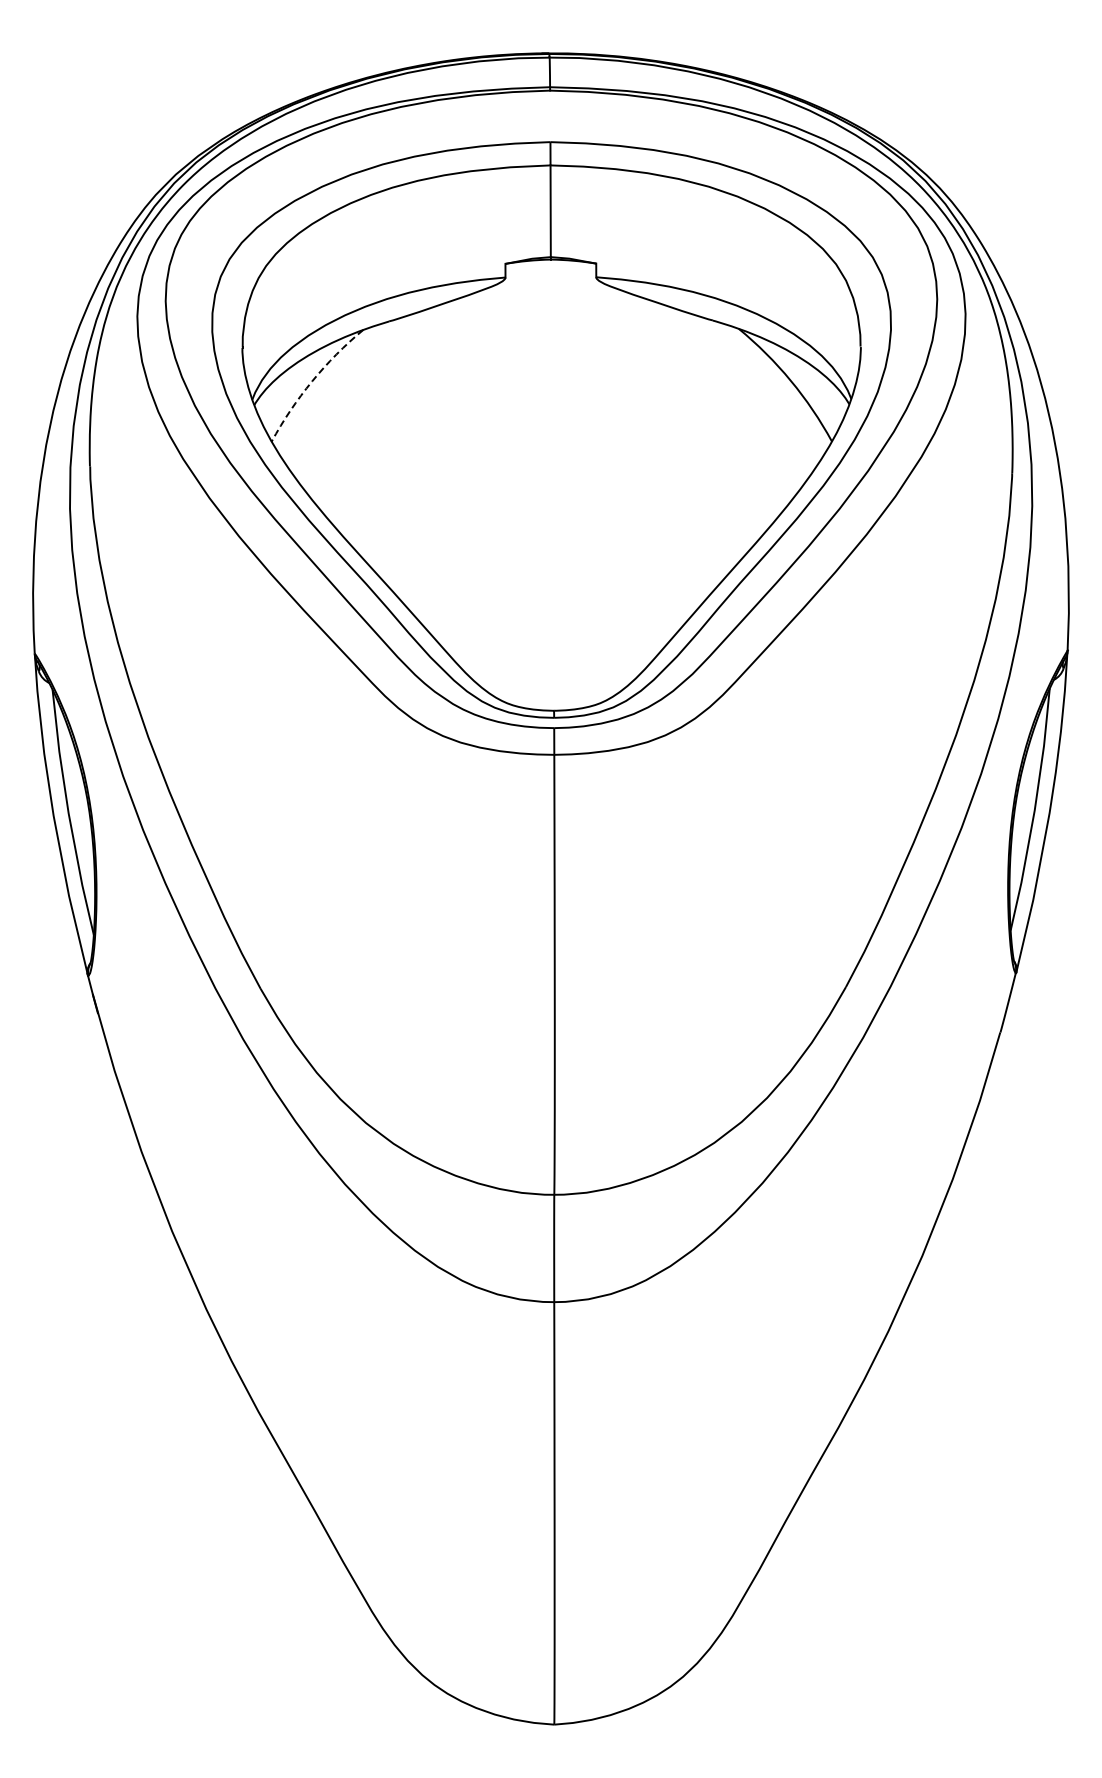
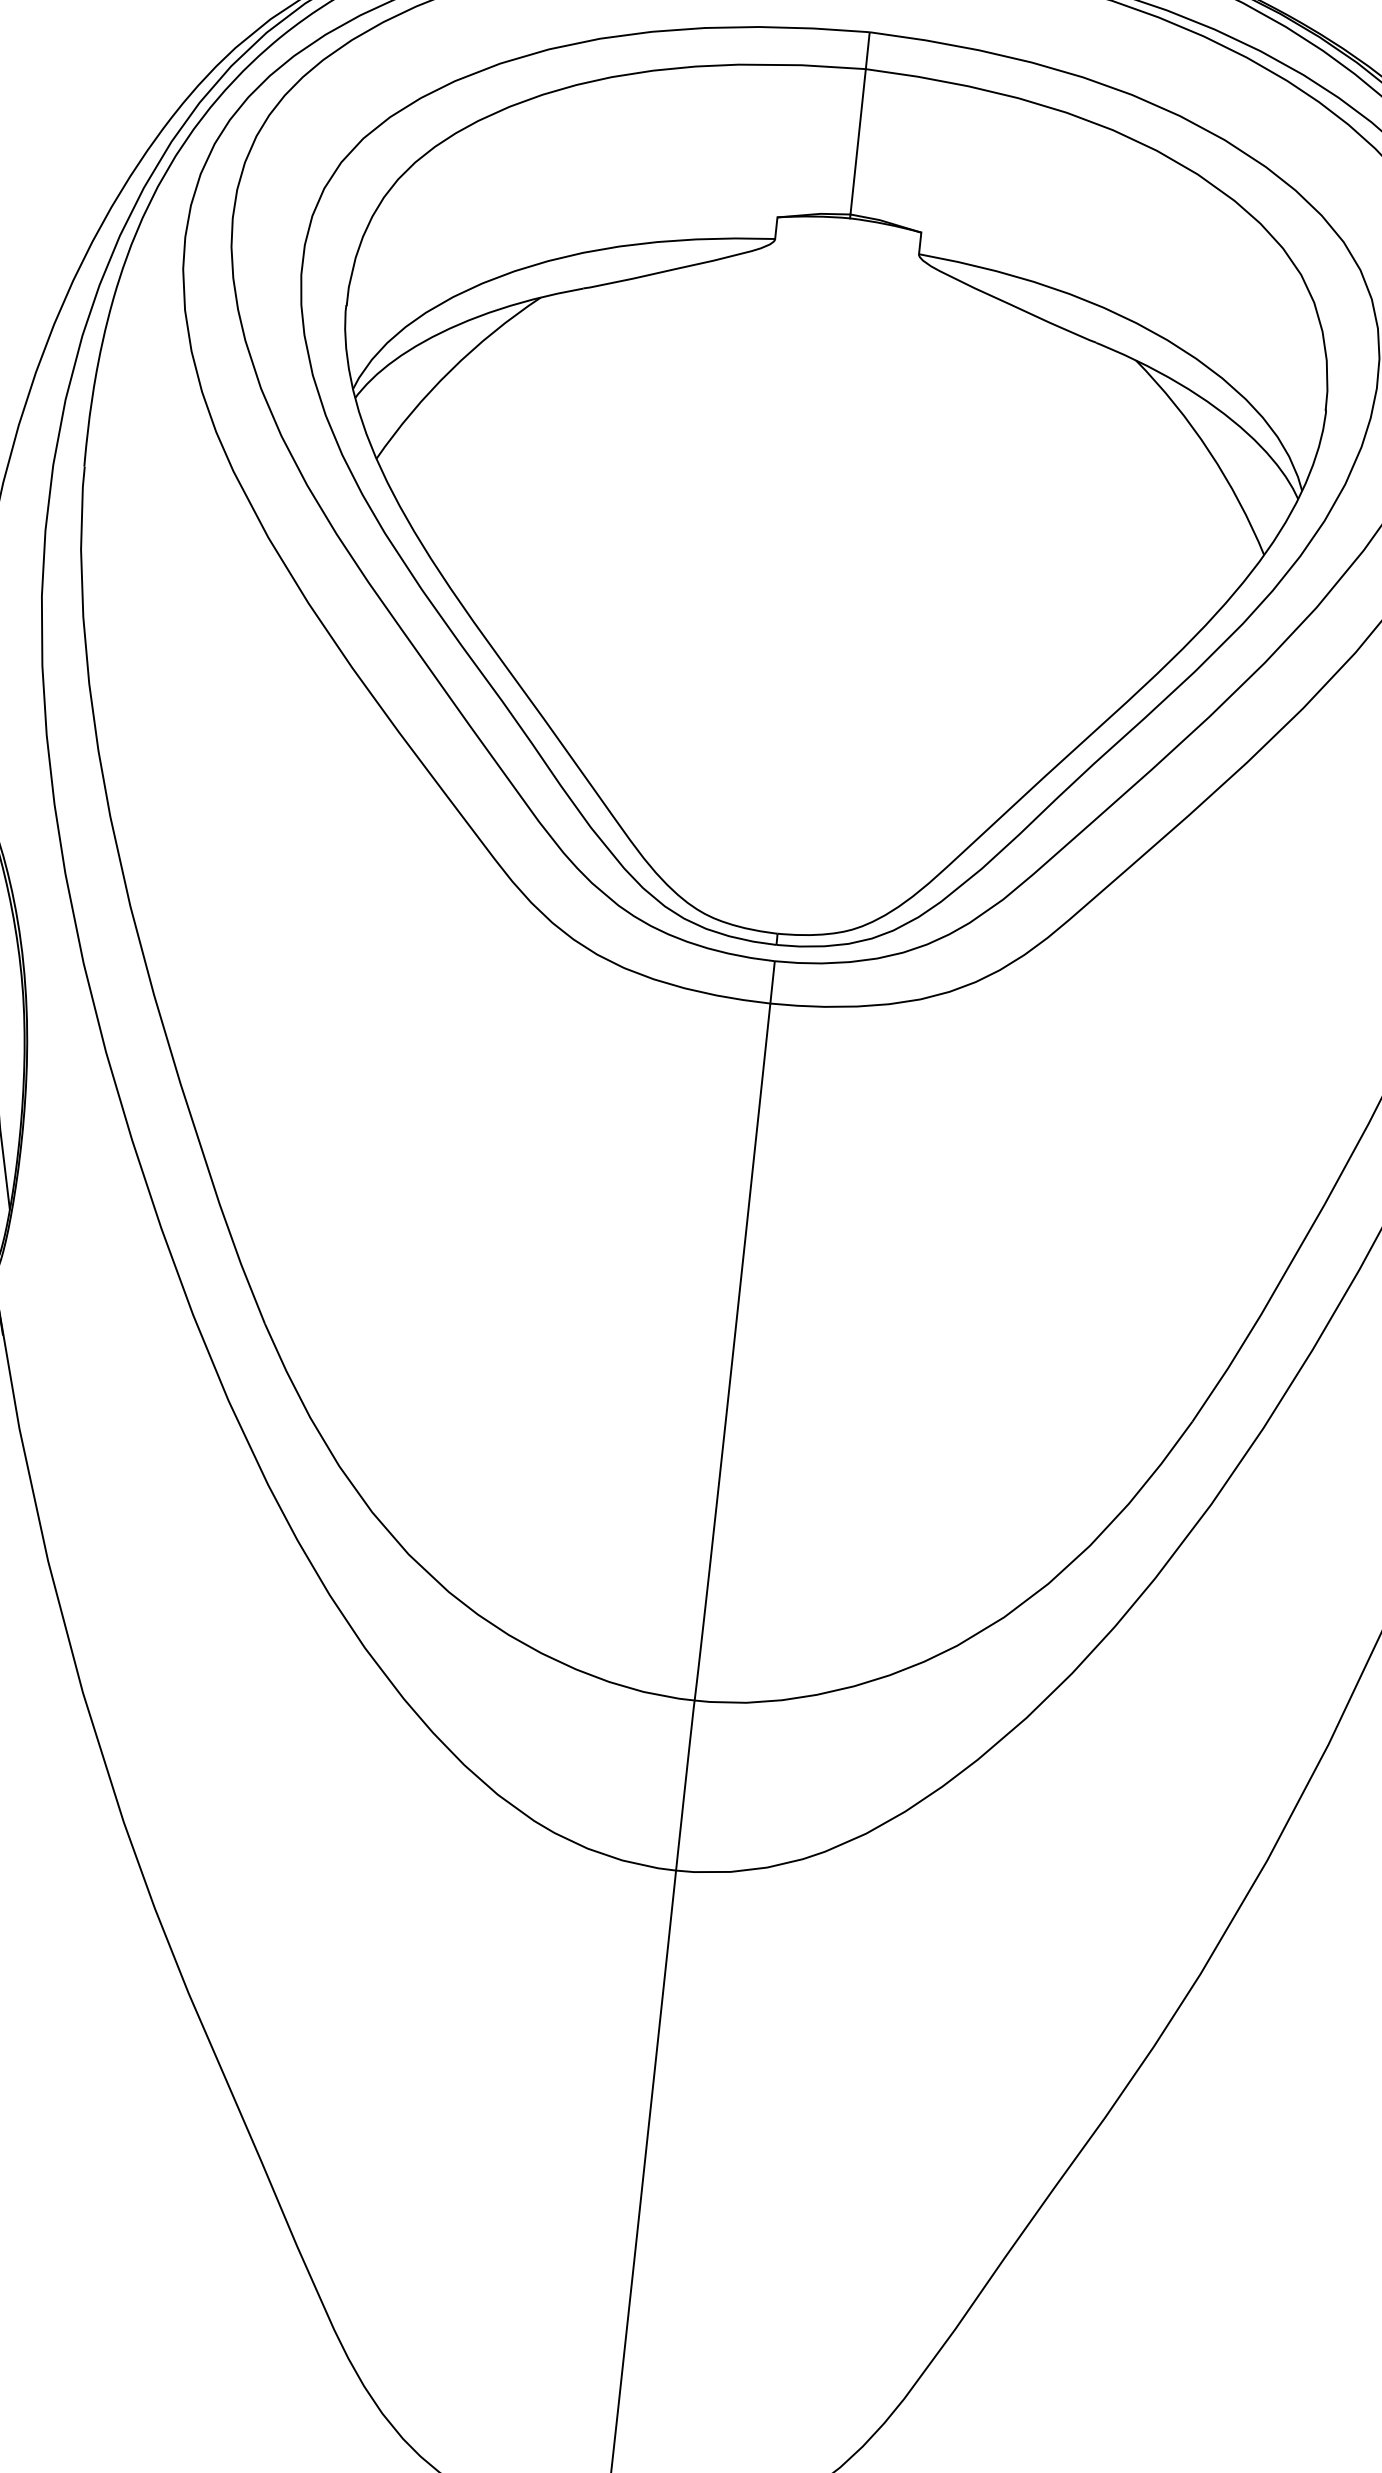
arc: (312, 381) -> (451, 370), dashed -> solid

